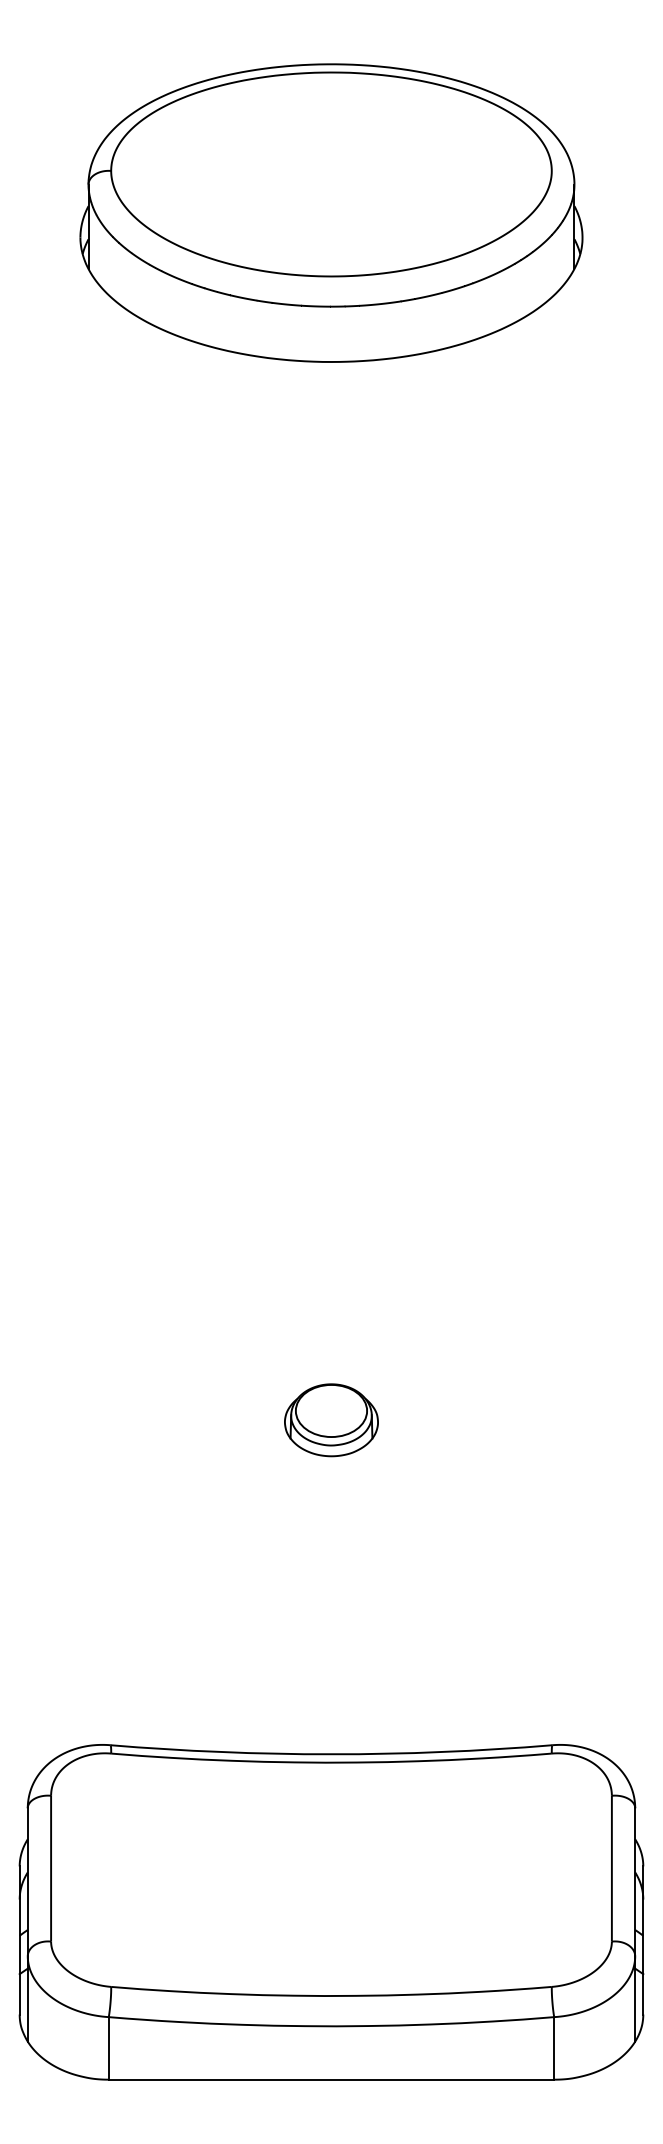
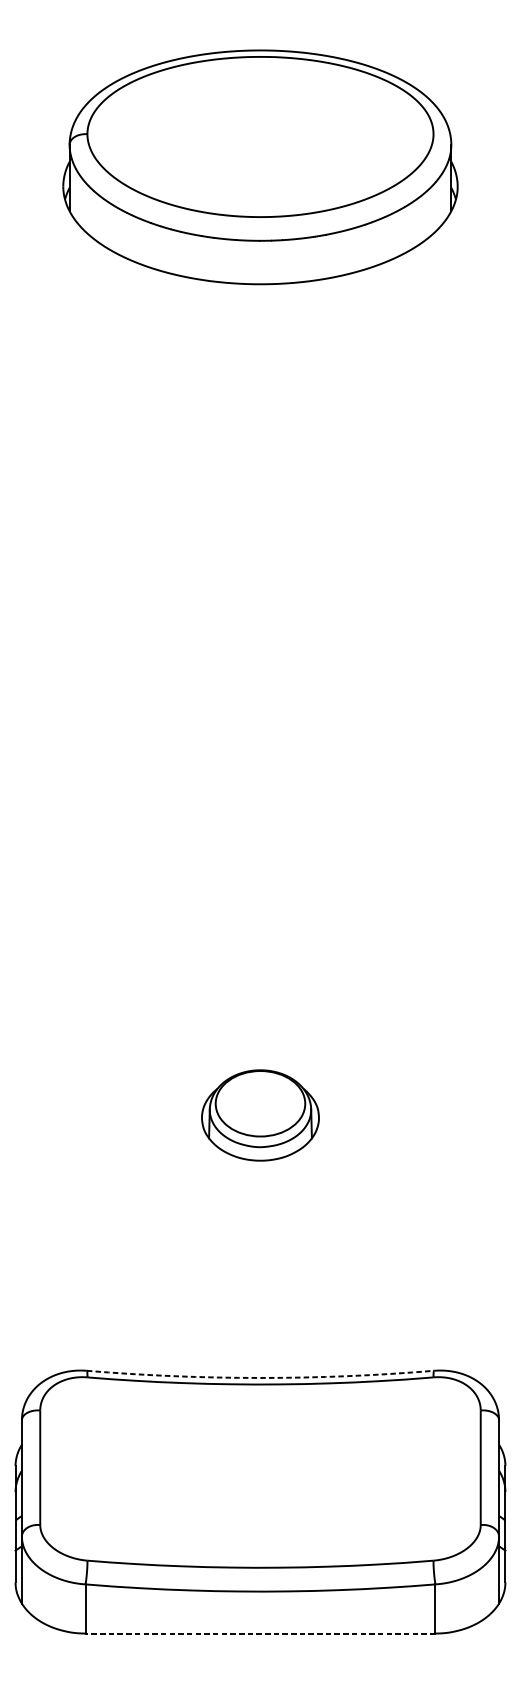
part: (331, 1420) -> (260, 1115), size x1.6
line: (331, 1754) -> (260, 1378), solid -> dashed
line: (331, 2079) -> (260, 1633), solid -> dashed

